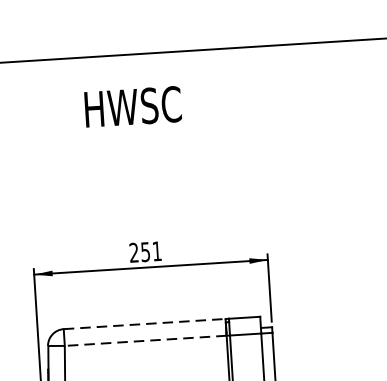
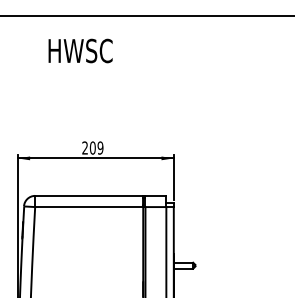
text: (132, 106) -> (80, 50), moved
text: (151, 250) -> (96, 147), 251 -> 209
line: (145, 323) -> (89, 195), dashed -> solid
line: (144, 341) -> (88, 207), dashed -> solid

